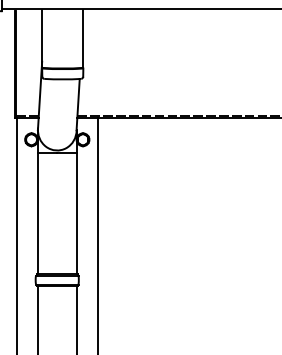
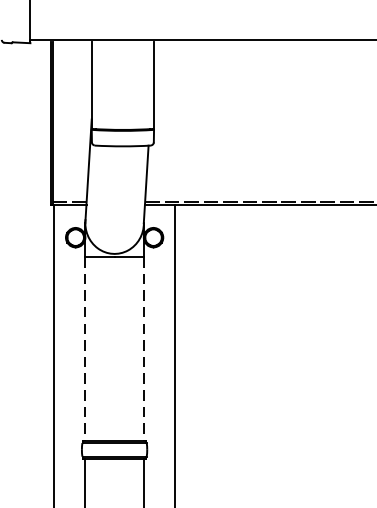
line: (37, 213) -> (84, 349), solid -> dashed
line: (76, 213) -> (143, 349), solid -> dashed

